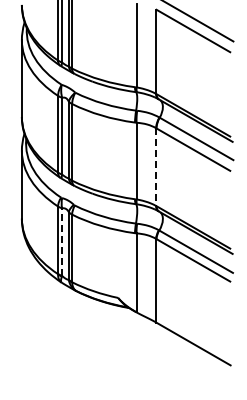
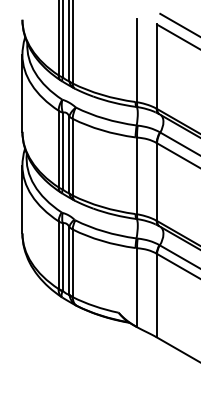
line: (156, 167) -> (157, 182), dashed -> solid
line: (62, 242) -> (63, 257), dashed -> solid

